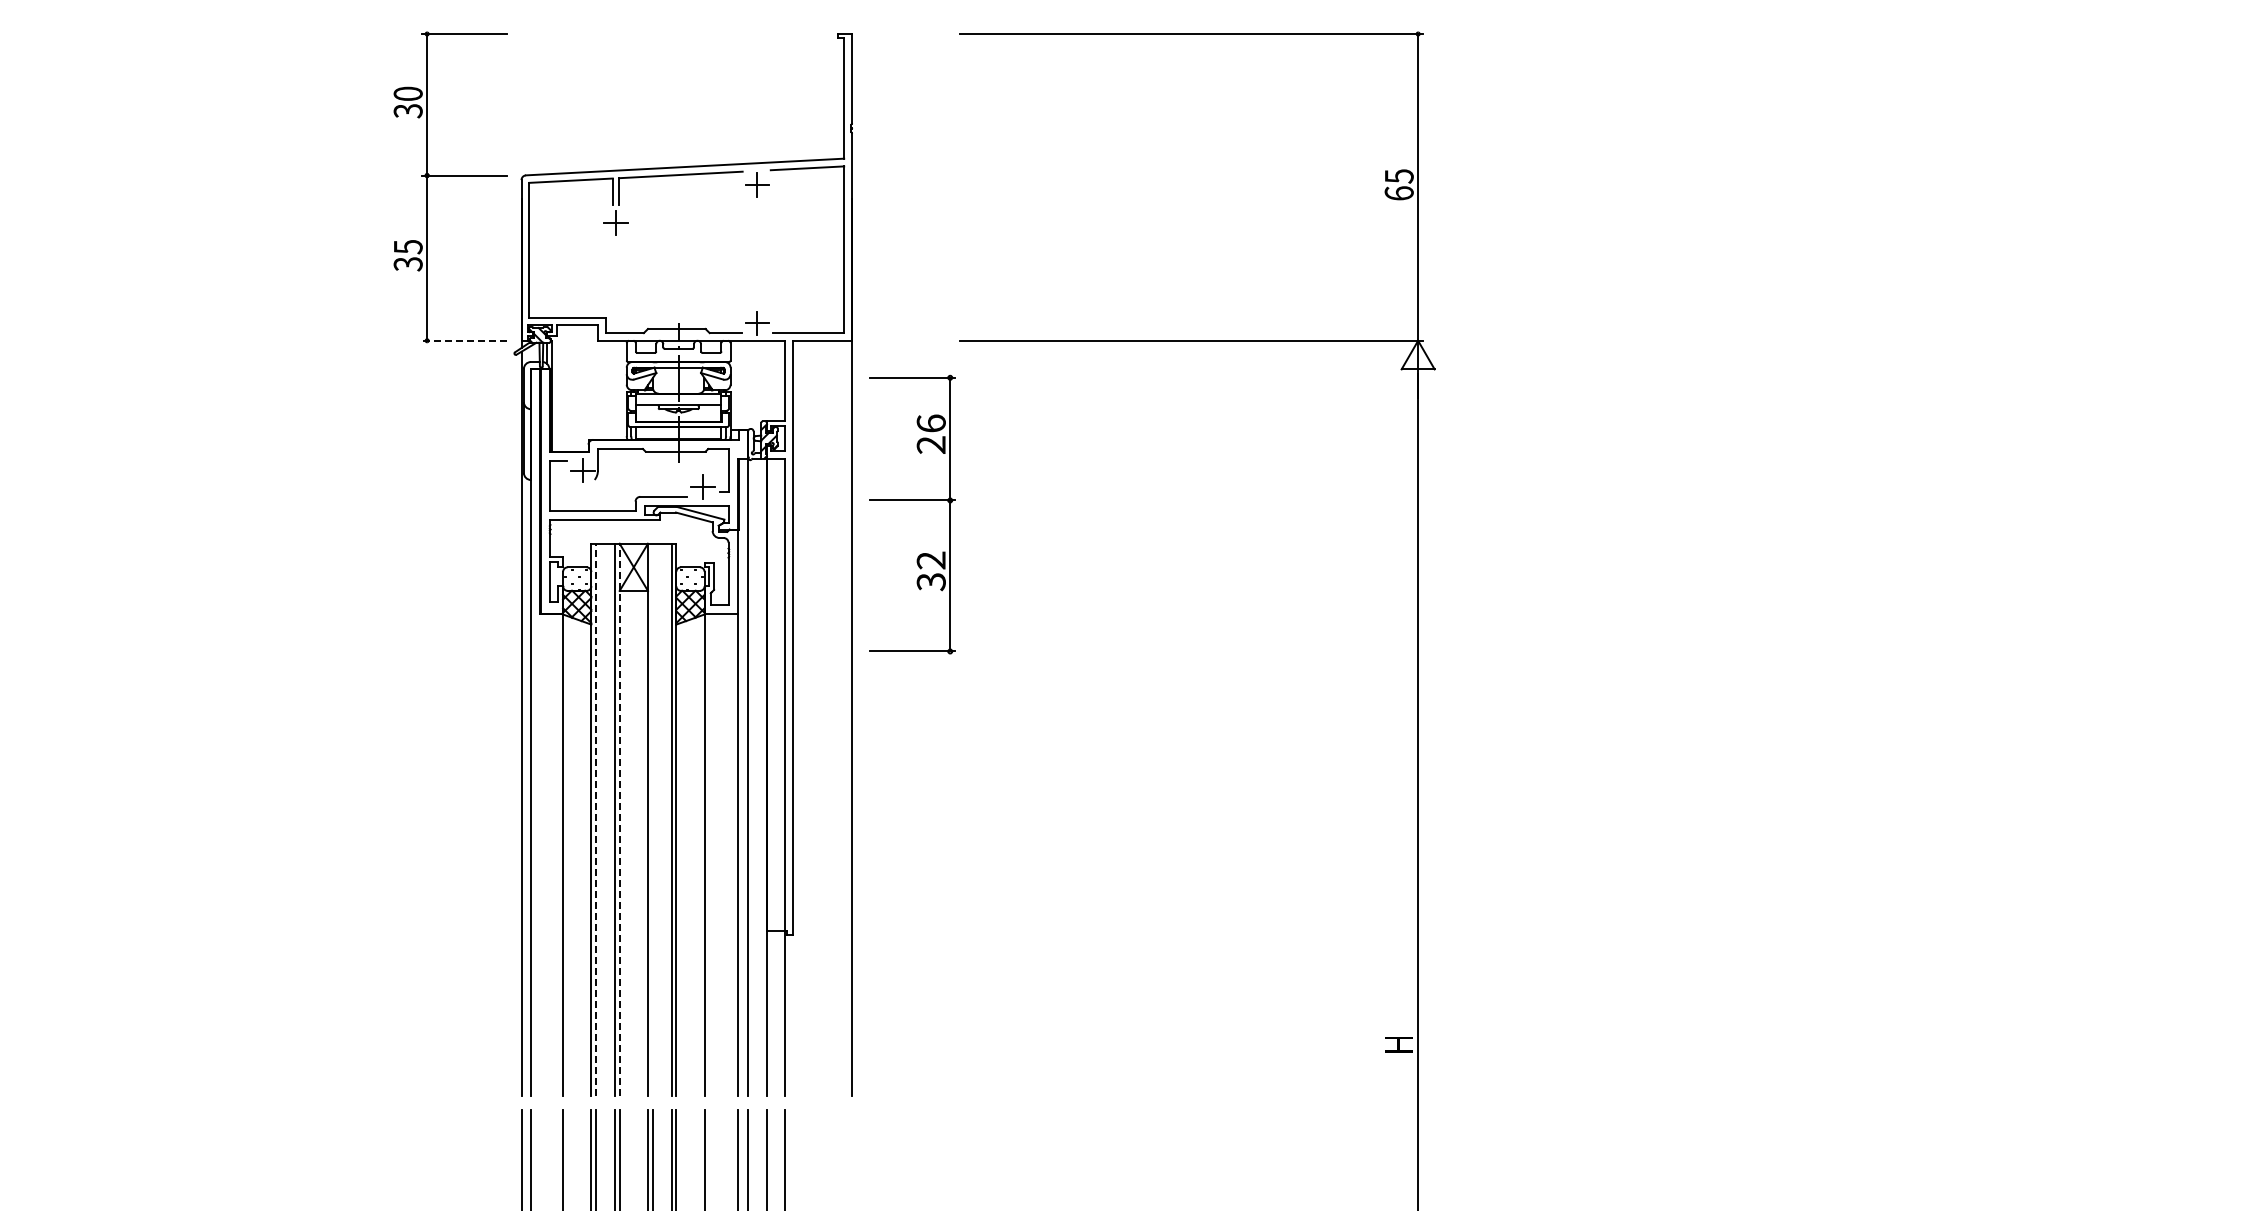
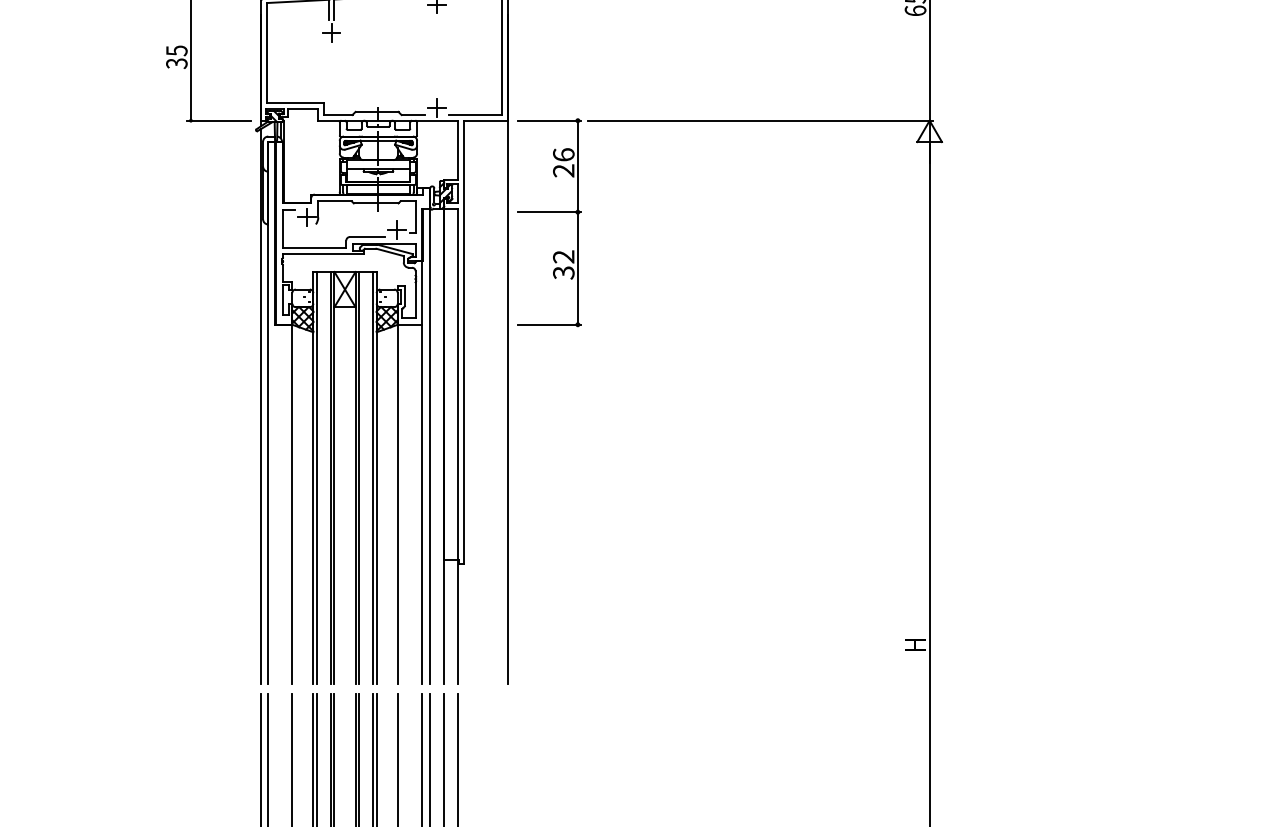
line: (464, 340) -> (218, 120), dashed -> solid
part: (912, 500) -> (549, 212), moved
line: (596, 819) -> (317, 477), dashed -> solid
line: (619, 819) -> (334, 477), dashed -> solid
line: (652, 819) -> (358, 477), added

